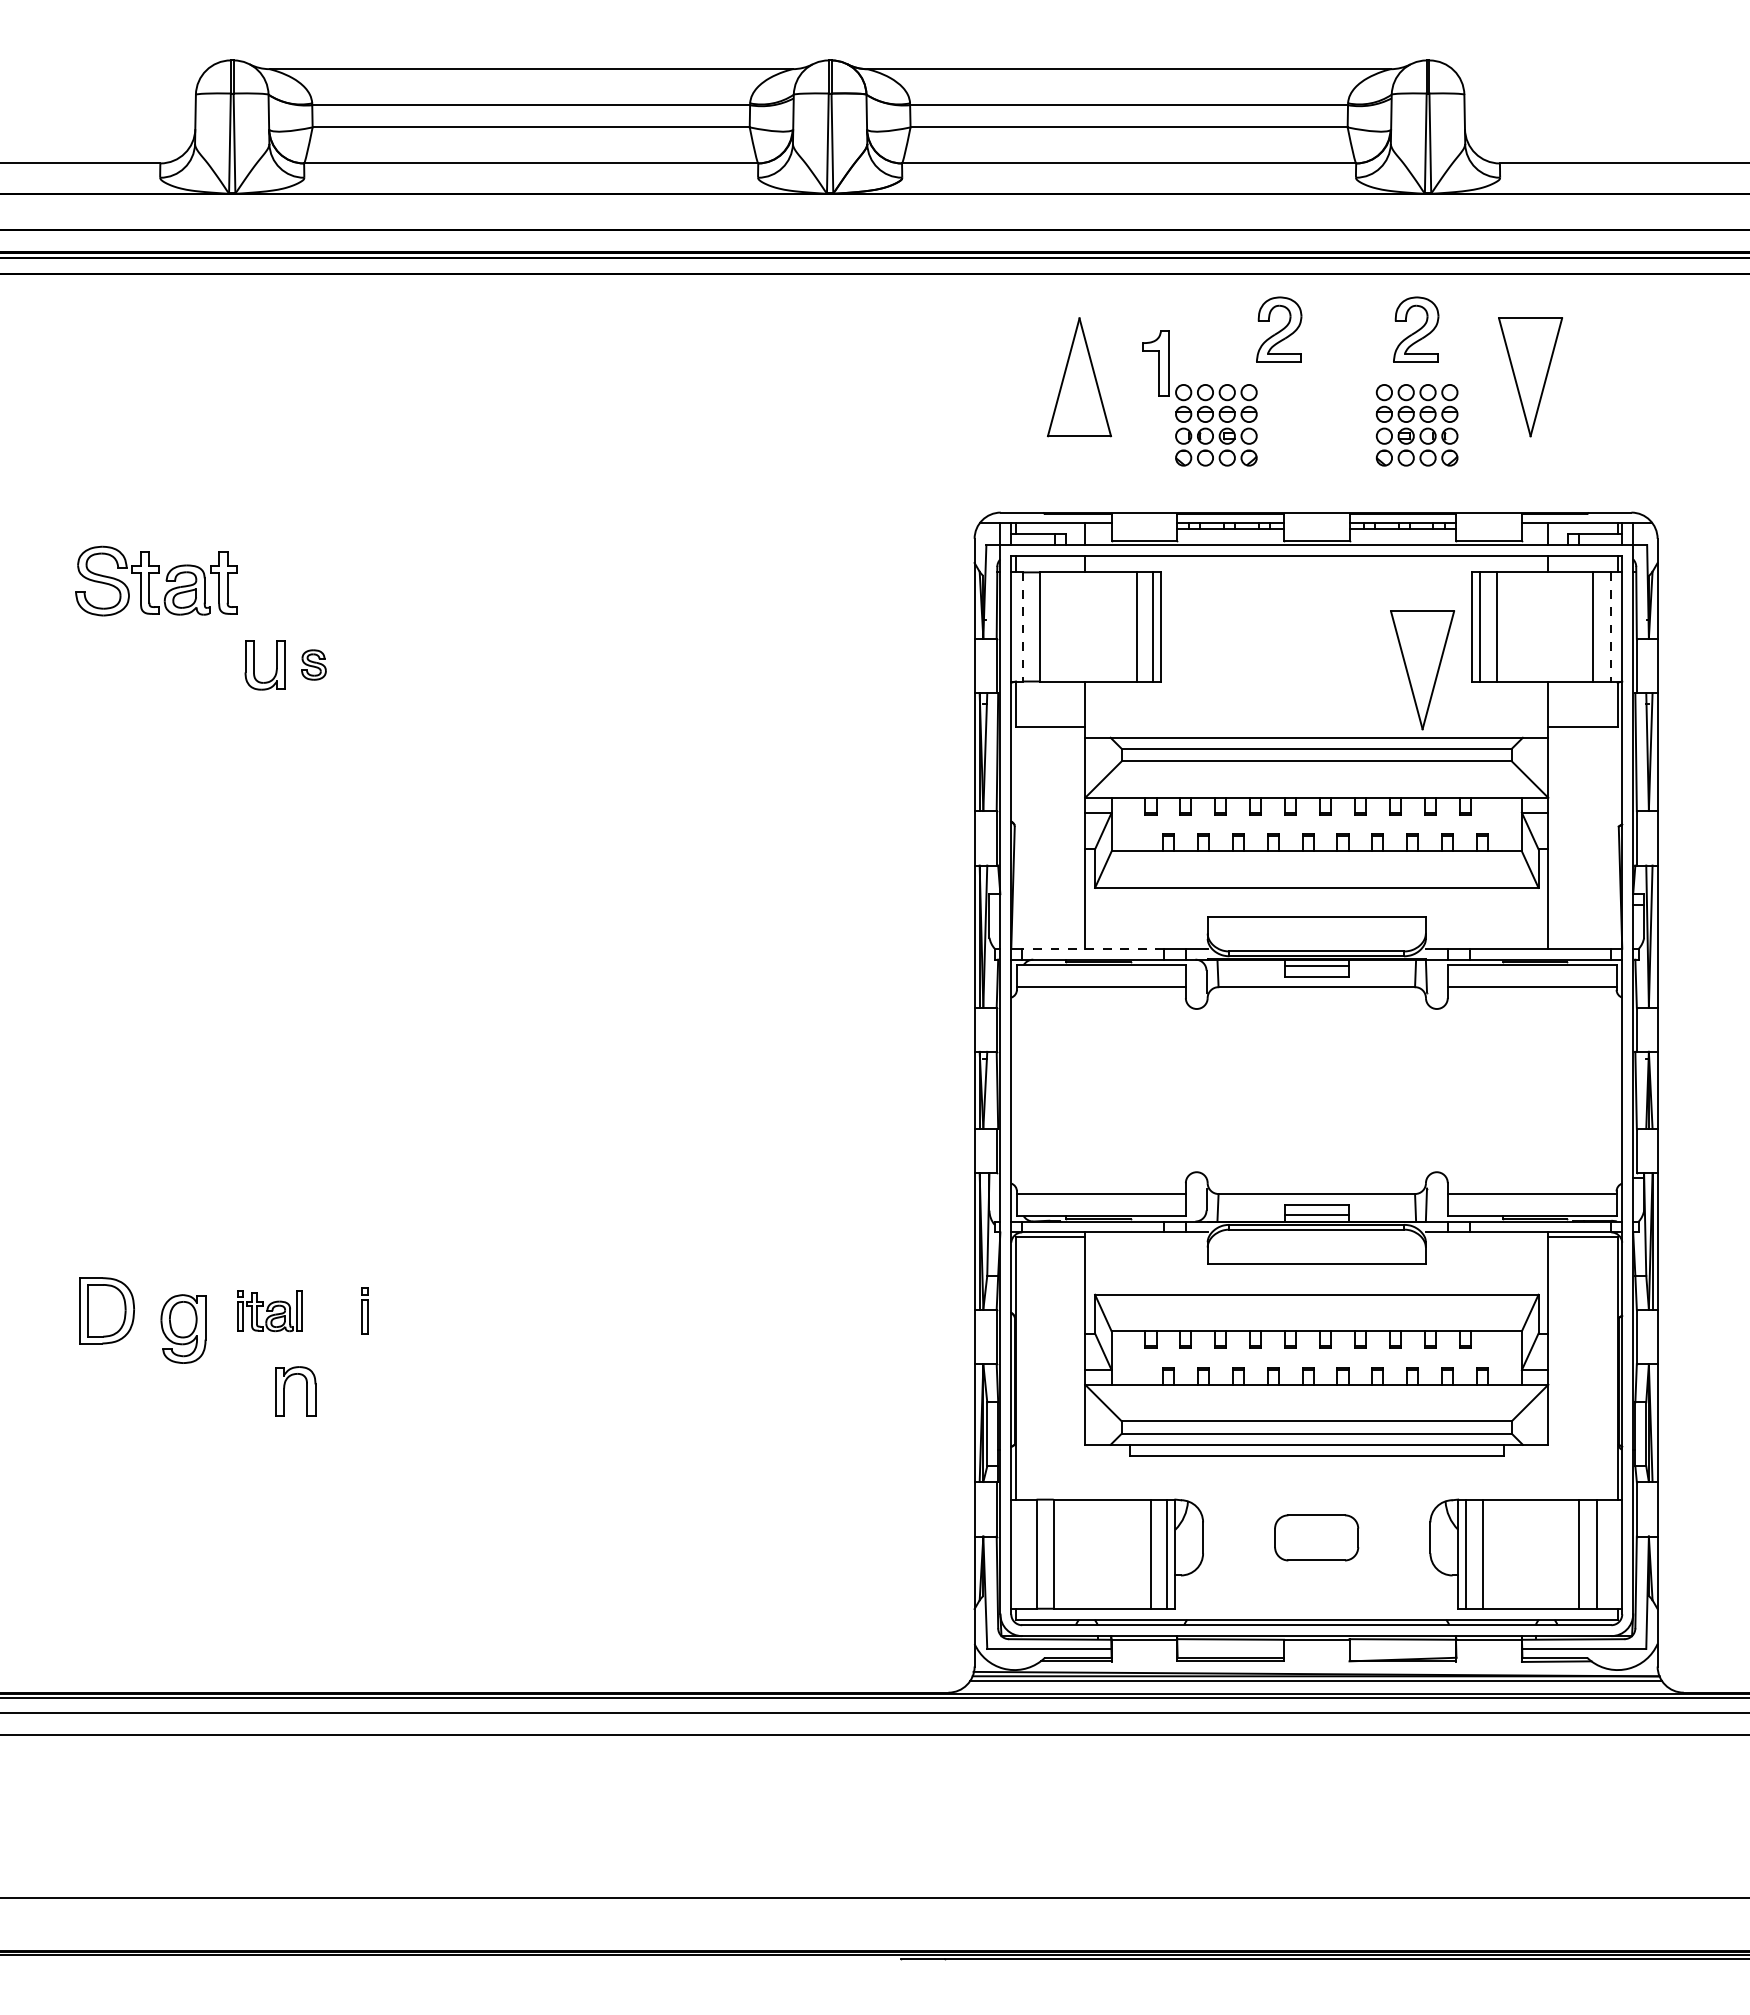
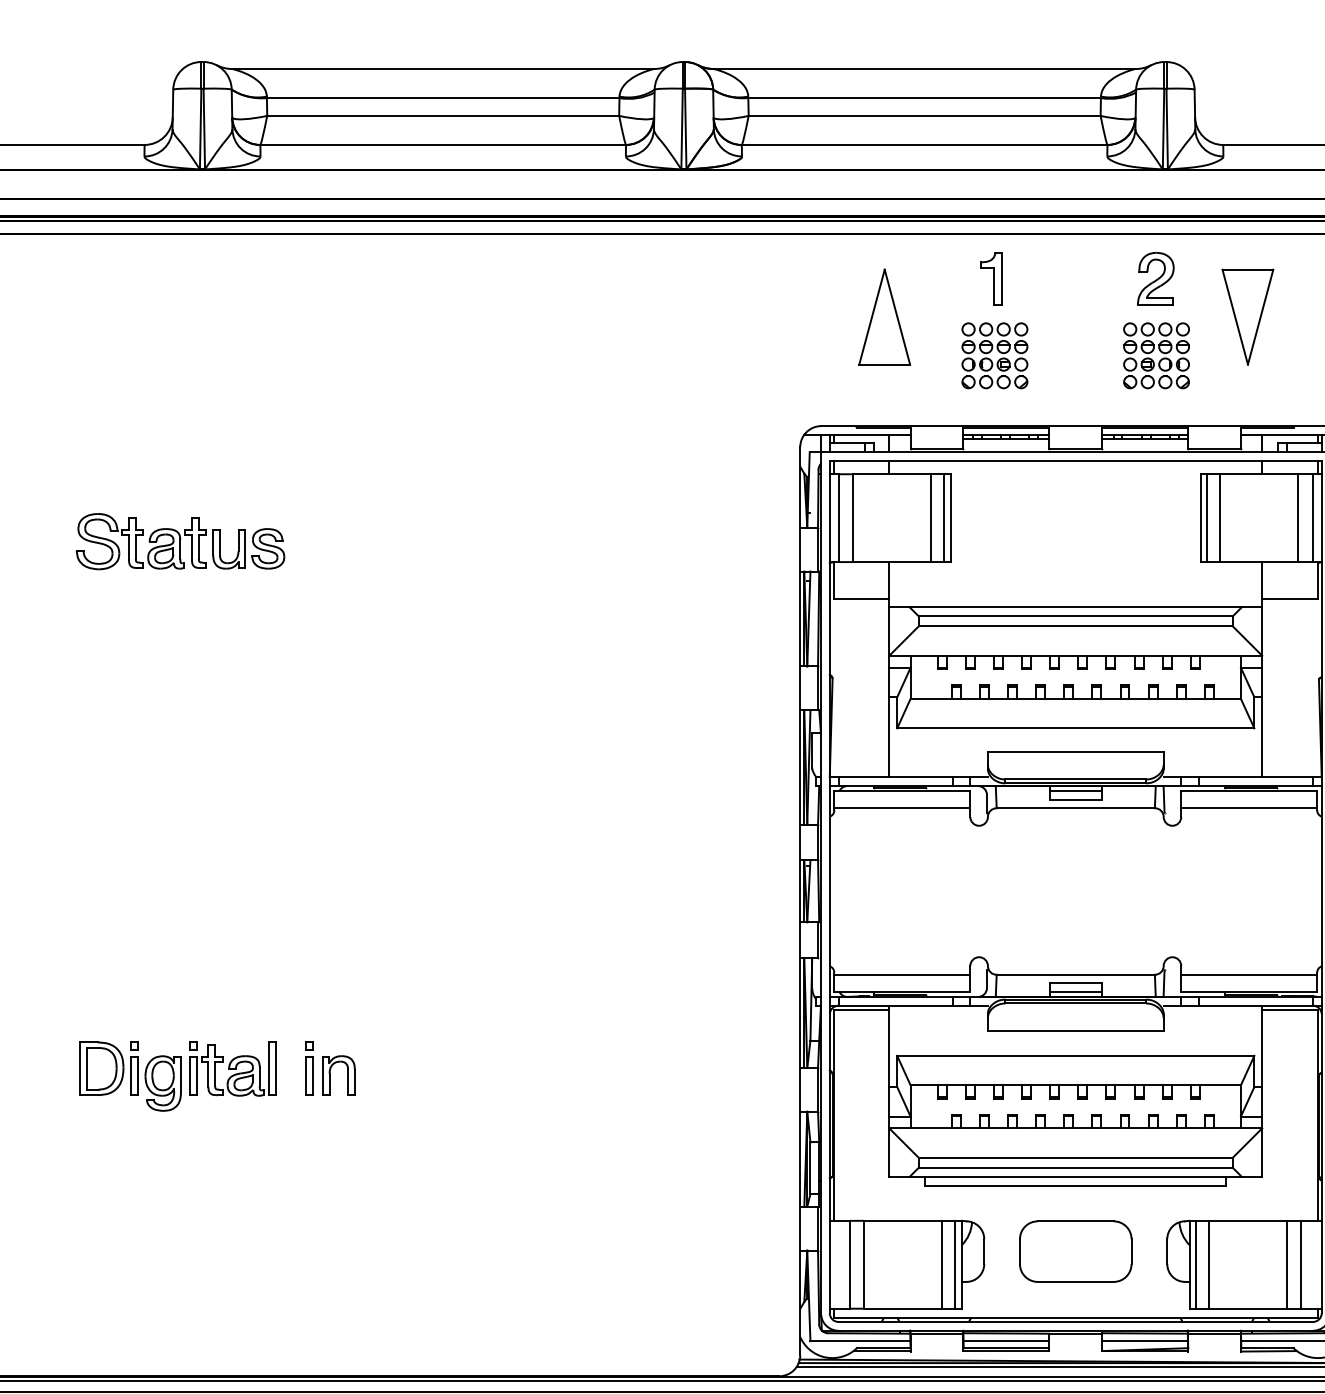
part: (1279, 329) -> (1045, 278), removed
part: (1155, 363) -> (990, 278), moved
part: (156, 573) -> (141, 535), moved
line: (1022, 626) -> (838, 517), dashed -> solid
line: (1610, 626) -> (1312, 517), dashed -> solid
part: (313, 664) -> (267, 548), size x1.67
part: (1422, 670) -> (1160, 553), removed
line: (1093, 948) -> (895, 777), dashed -> solid
part: (147, 1310) -> (134, 1068), added
part: (365, 1310) -> (309, 1068), size x1.43
part: (270, 1311) -> (233, 1069), size x1.67
part: (285, 1387) -> (330, 1072), moved
part: (1316, 1537) -> (1075, 1251), size x1.67
line: (1230, 1649) -> (1006, 1341), added
line: (1402, 1649) -> (1144, 1341), added

